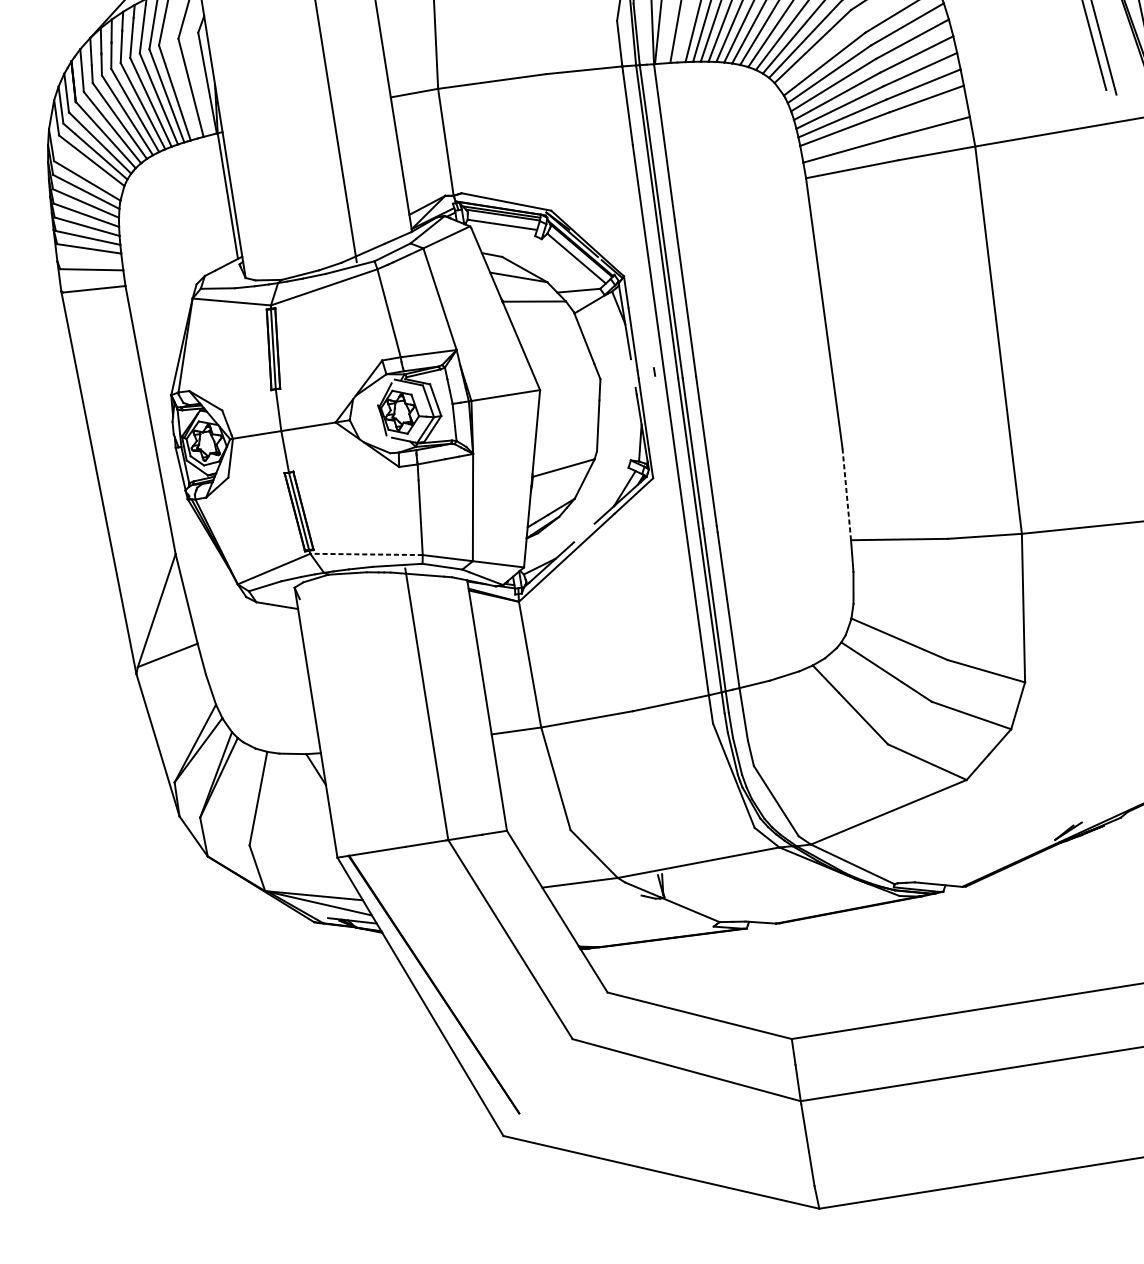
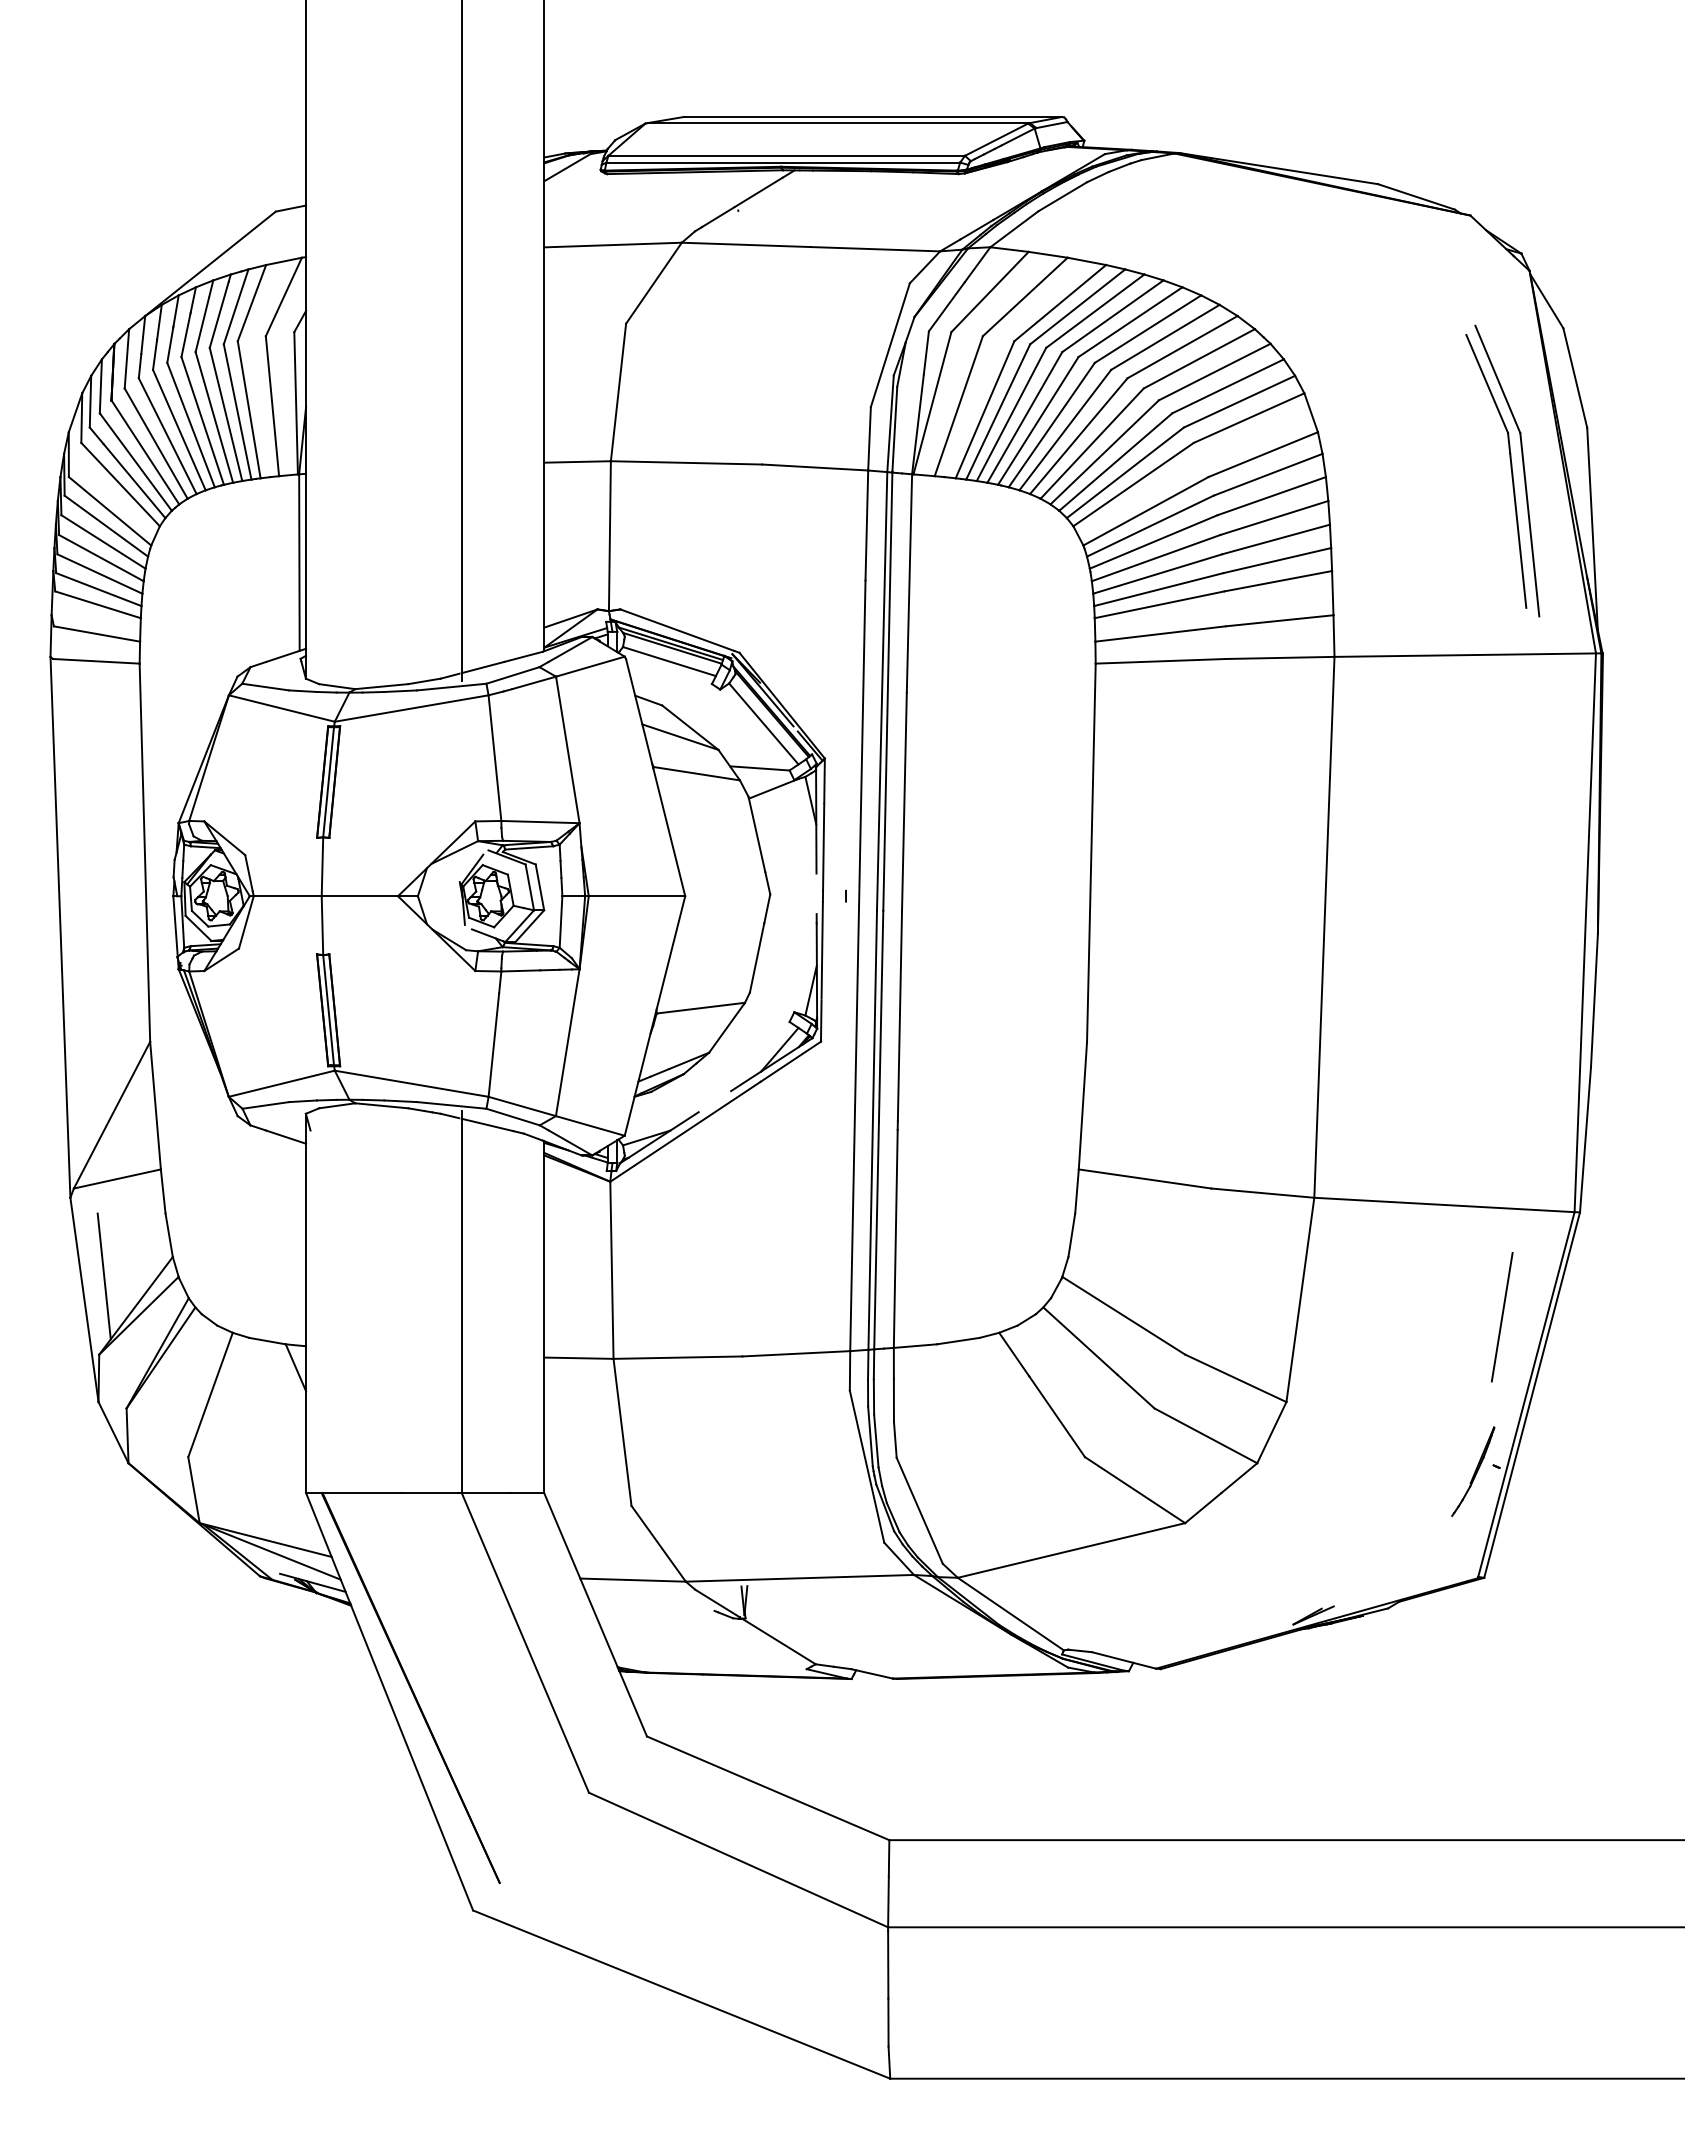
line: (846, 494) -> (1082, 1105), dashed -> solid
line: (366, 554) -> (411, 1083), dashed -> solid
line: (168, 726) -> (103, 1276), added

